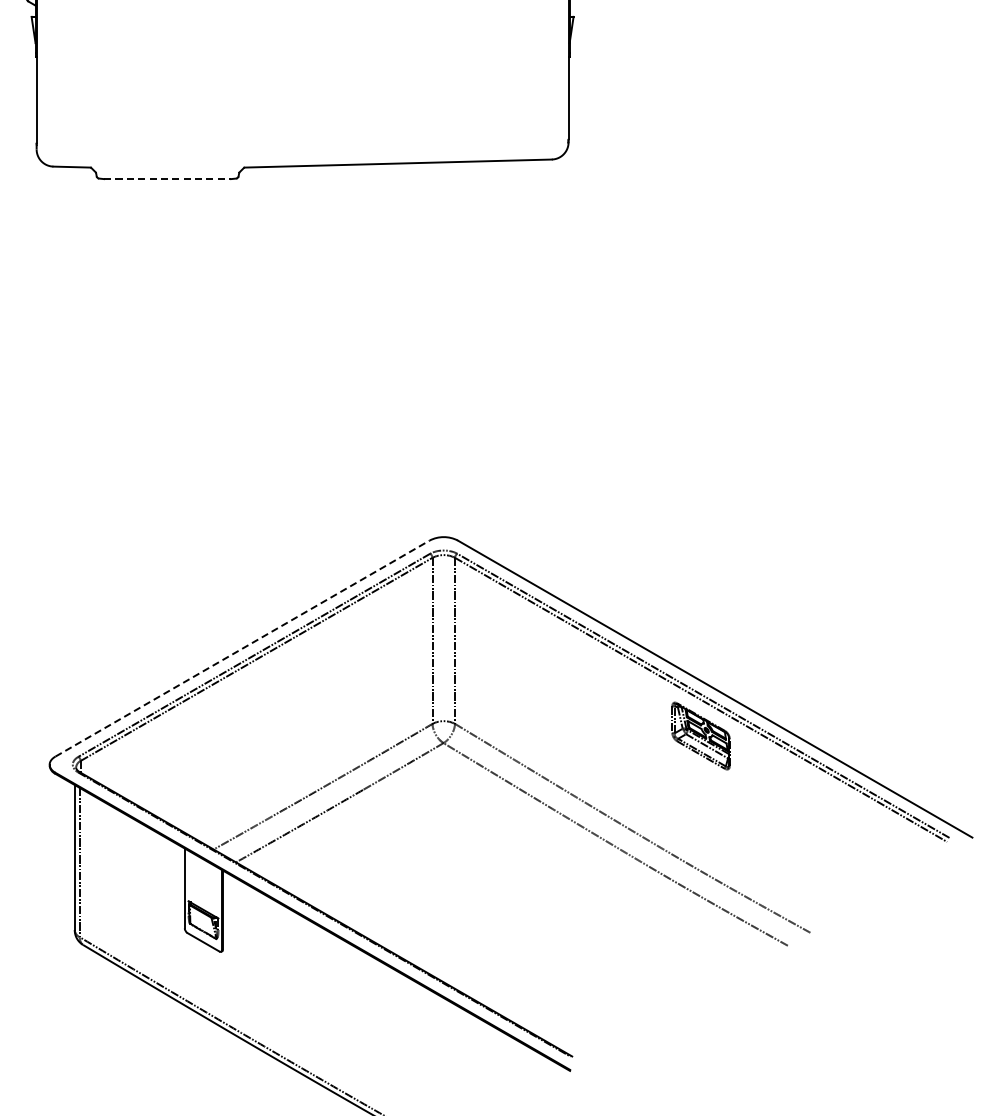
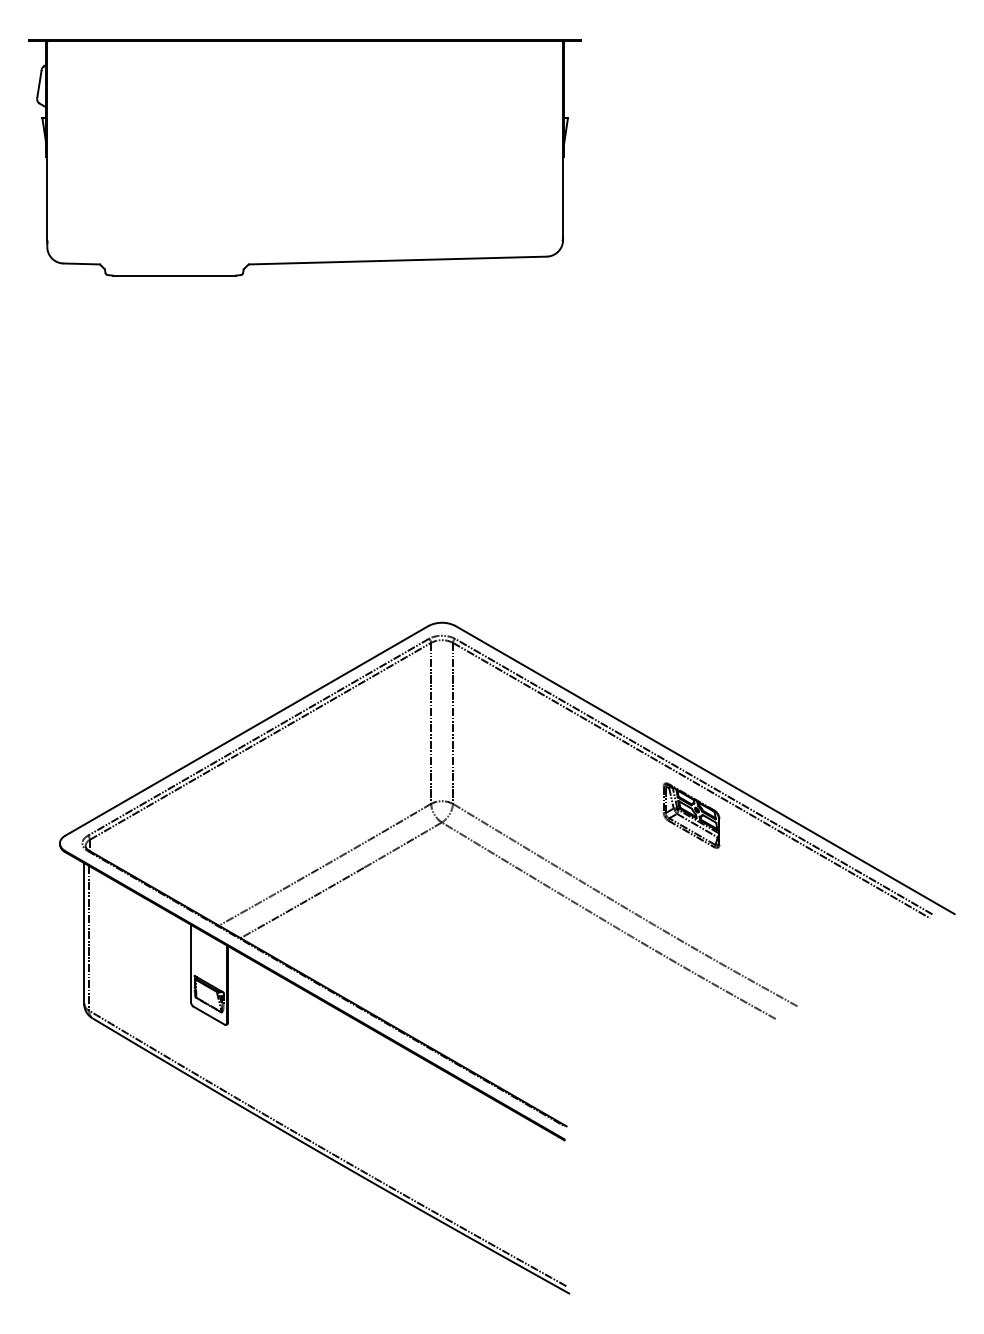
line: (167, 178) -> (174, 275), dashed -> solid
line: (243, 648) -> (247, 730), dashed -> solid

